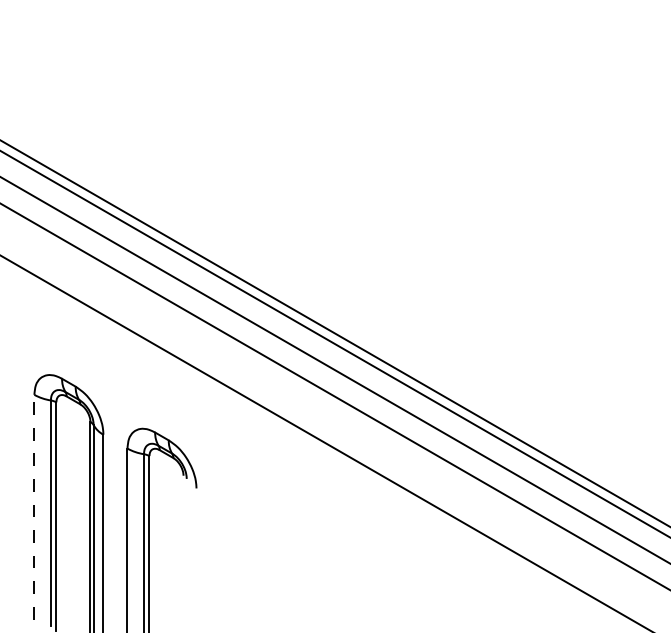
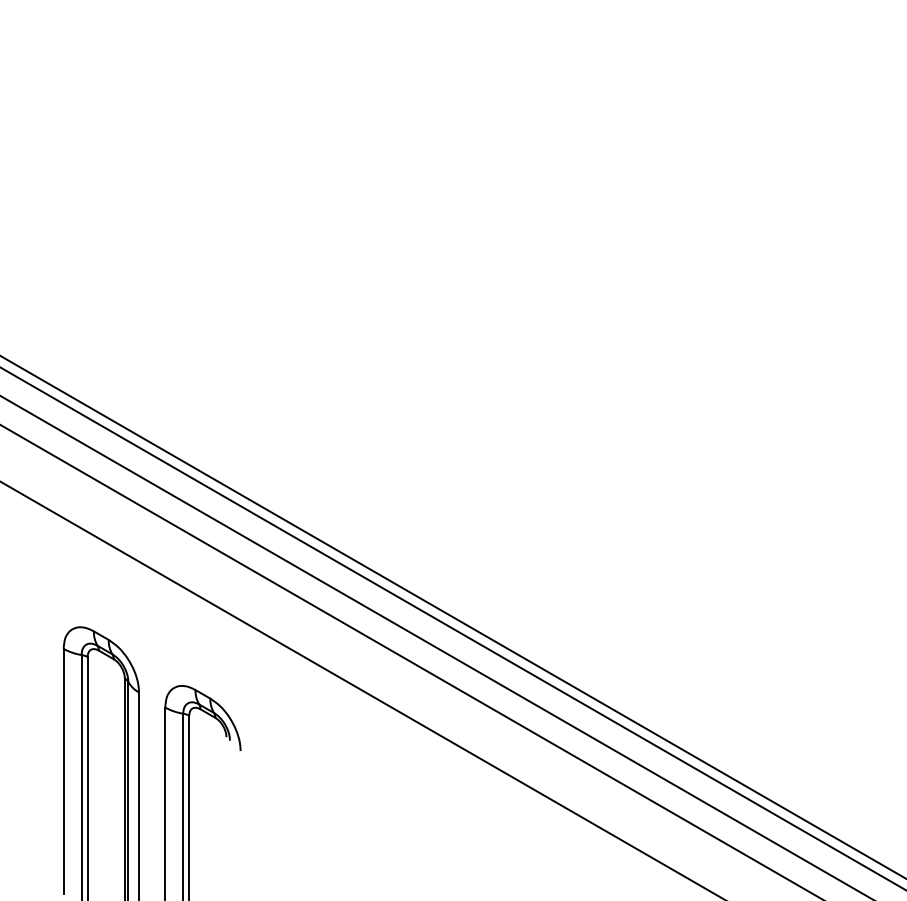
line: (34, 507) -> (63, 771), dashed -> solid

